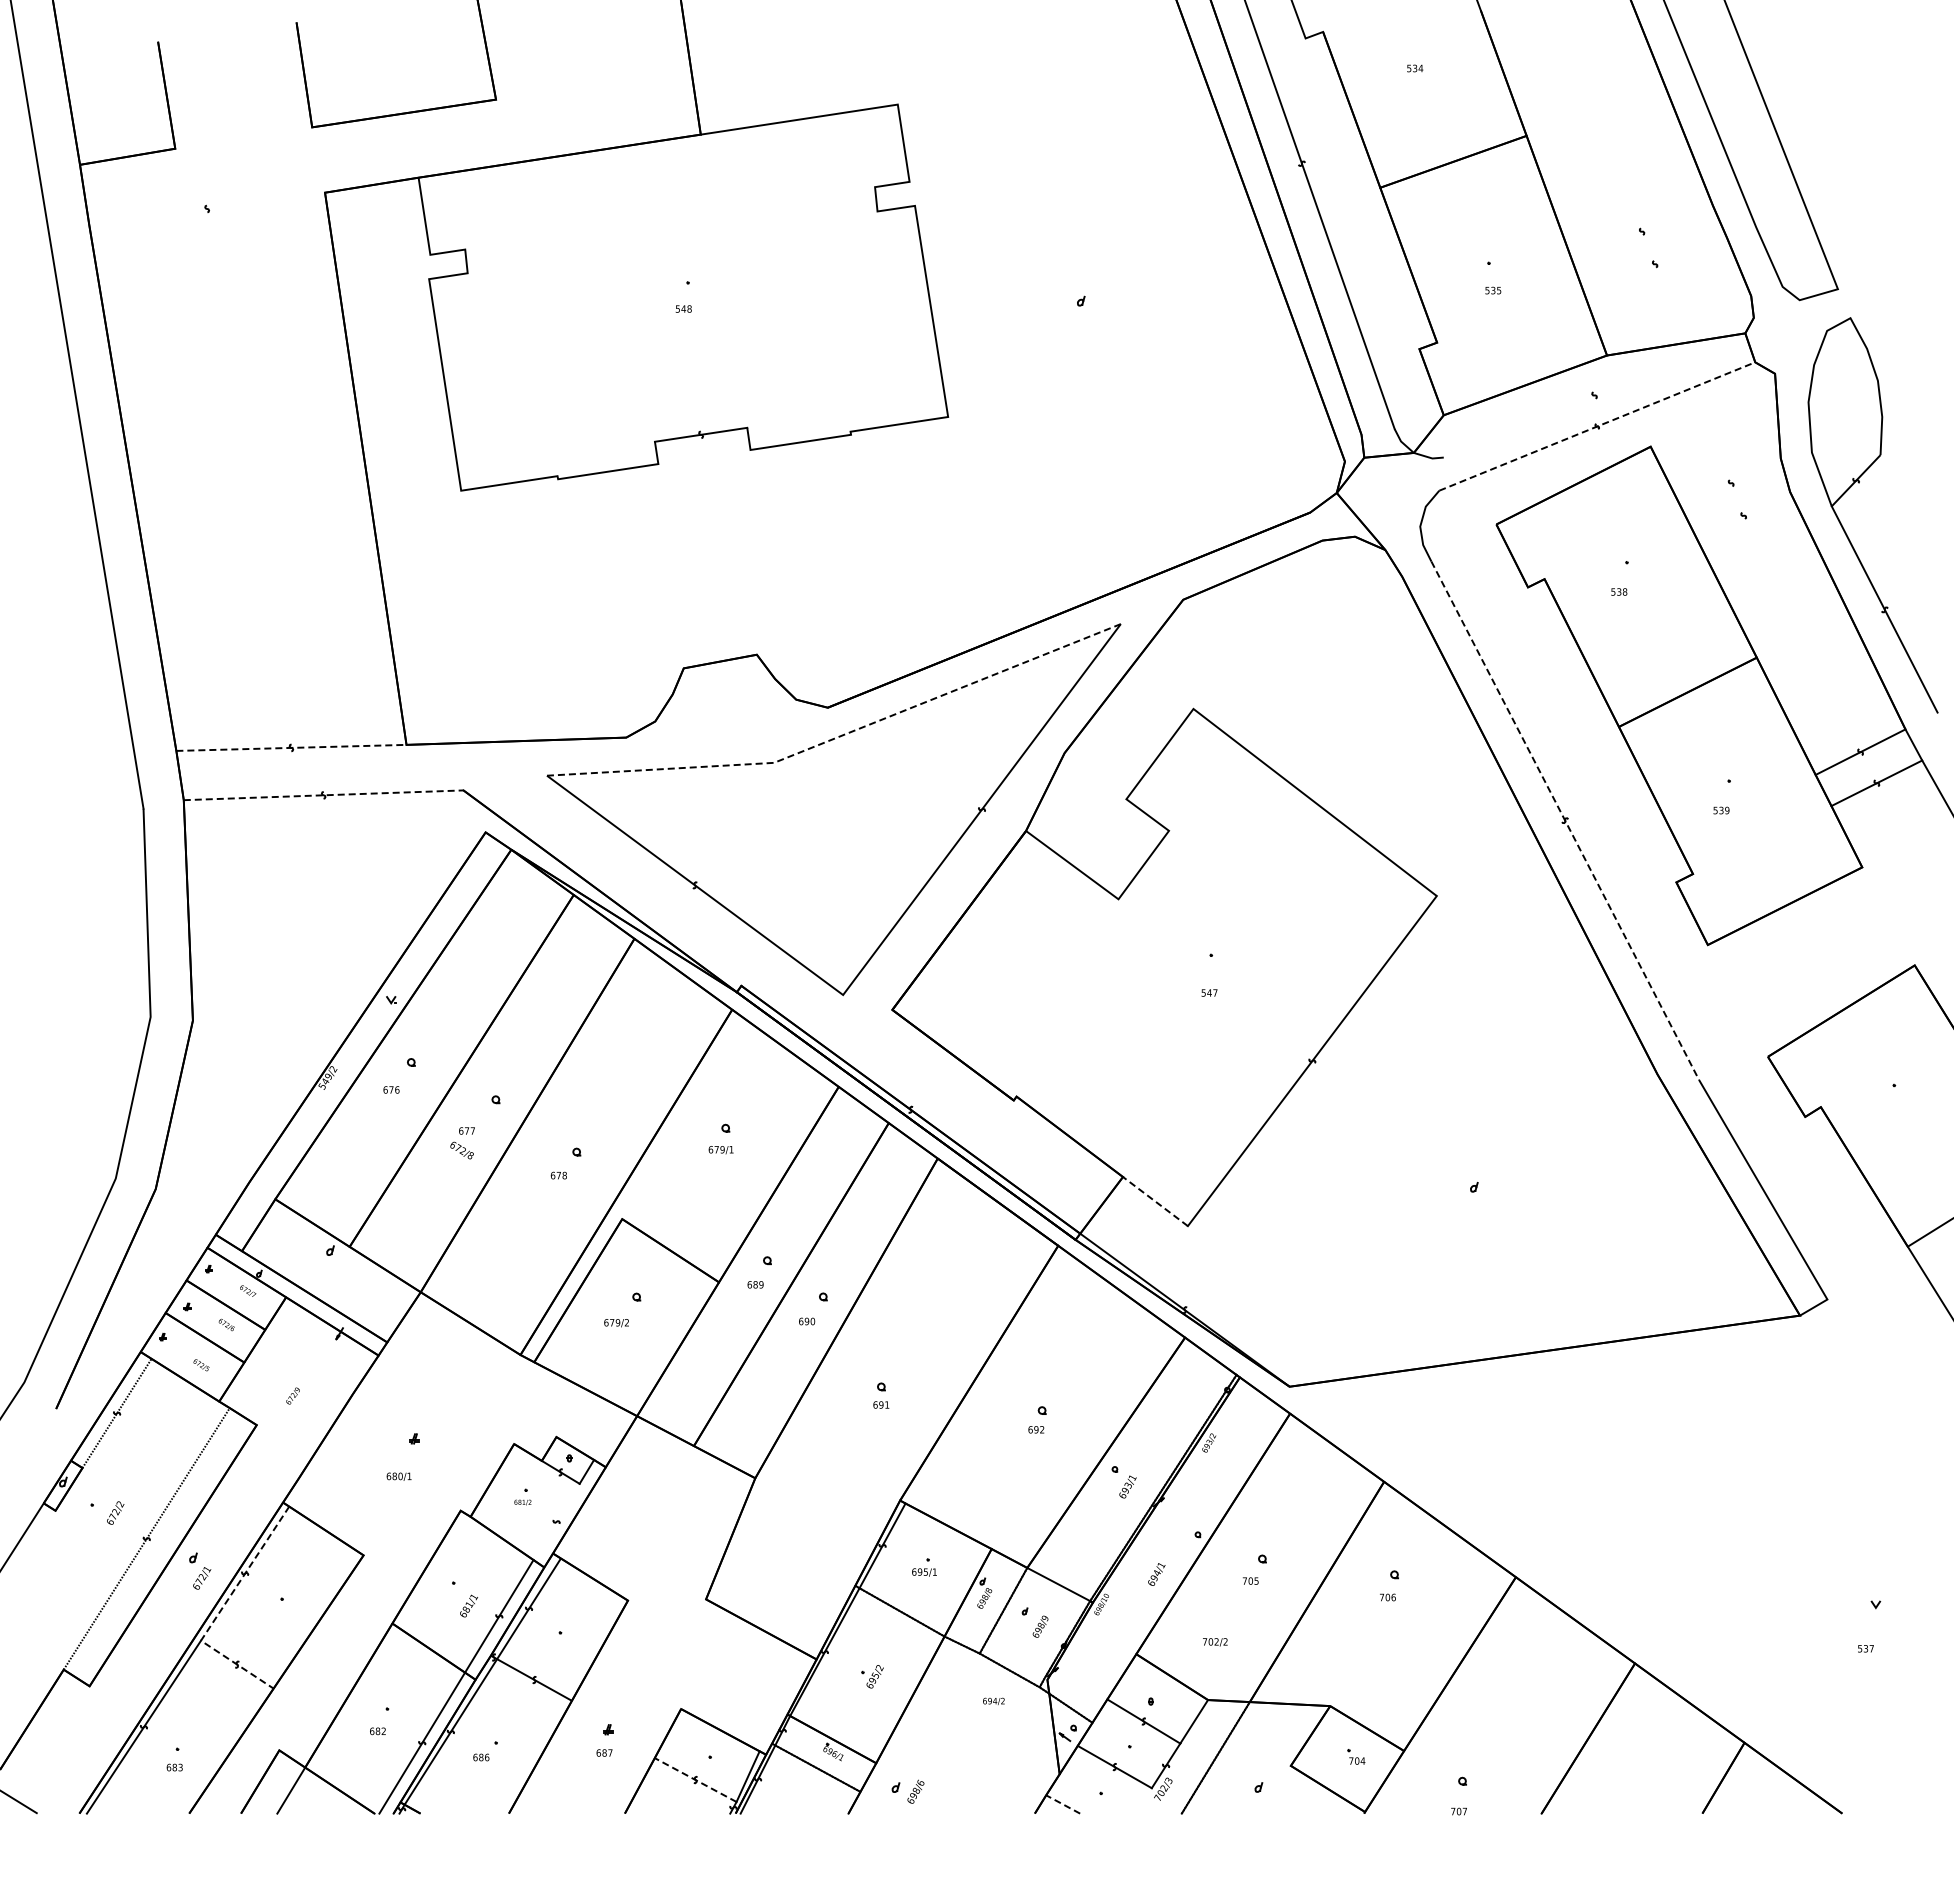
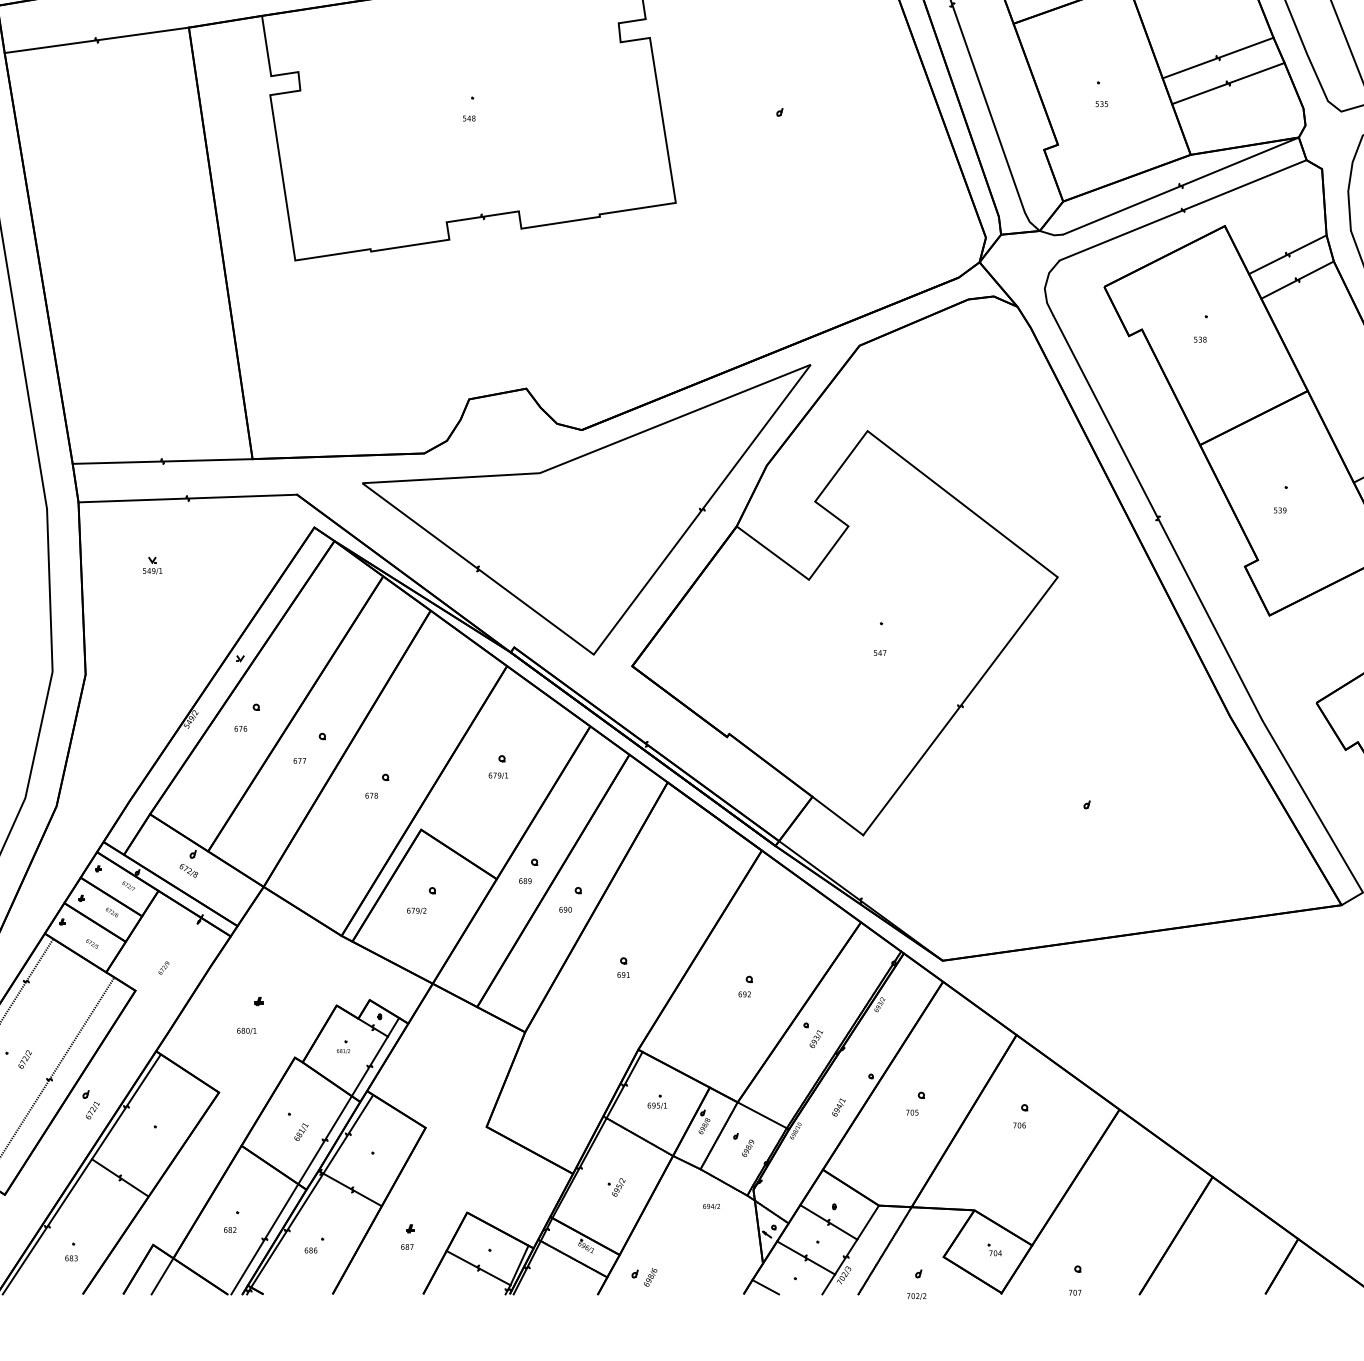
line: (207, 208) -> (97, 39), added
line: (1641, 231) -> (1217, 57), added
line: (1655, 263) -> (1228, 82), added
line: (1594, 395) -> (1180, 186), added
line: (1597, 426) -> (1183, 210), dashed -> solid
line: (1730, 483) -> (1287, 254), added
line: (1743, 515) -> (1297, 279), added
line: (840, 736) -> (591, 452), dashed -> solid
line: (291, 747) -> (162, 461), dashed -> solid
line: (323, 795) -> (187, 498), dashed -> solid
line: (1565, 820) -> (1158, 518), dashed -> solid
part: (278, 881) -> (152, 565), added
text: (461, 1150) -> (188, 870), moved
line: (1155, 1201) -> (837, 815), dashed -> solid
line: (556, 1521) -> (369, 1066), added
line: (220, 1610) -> (107, 1135), dashed -> solid
text: (1215, 1642) -> (916, 1296), moved
line: (695, 1779) -> (478, 1267), dashed -> solid
line: (1143, 1800) -> (828, 1284), added
line: (1062, 1804) -> (765, 1287), dashed -> solid

